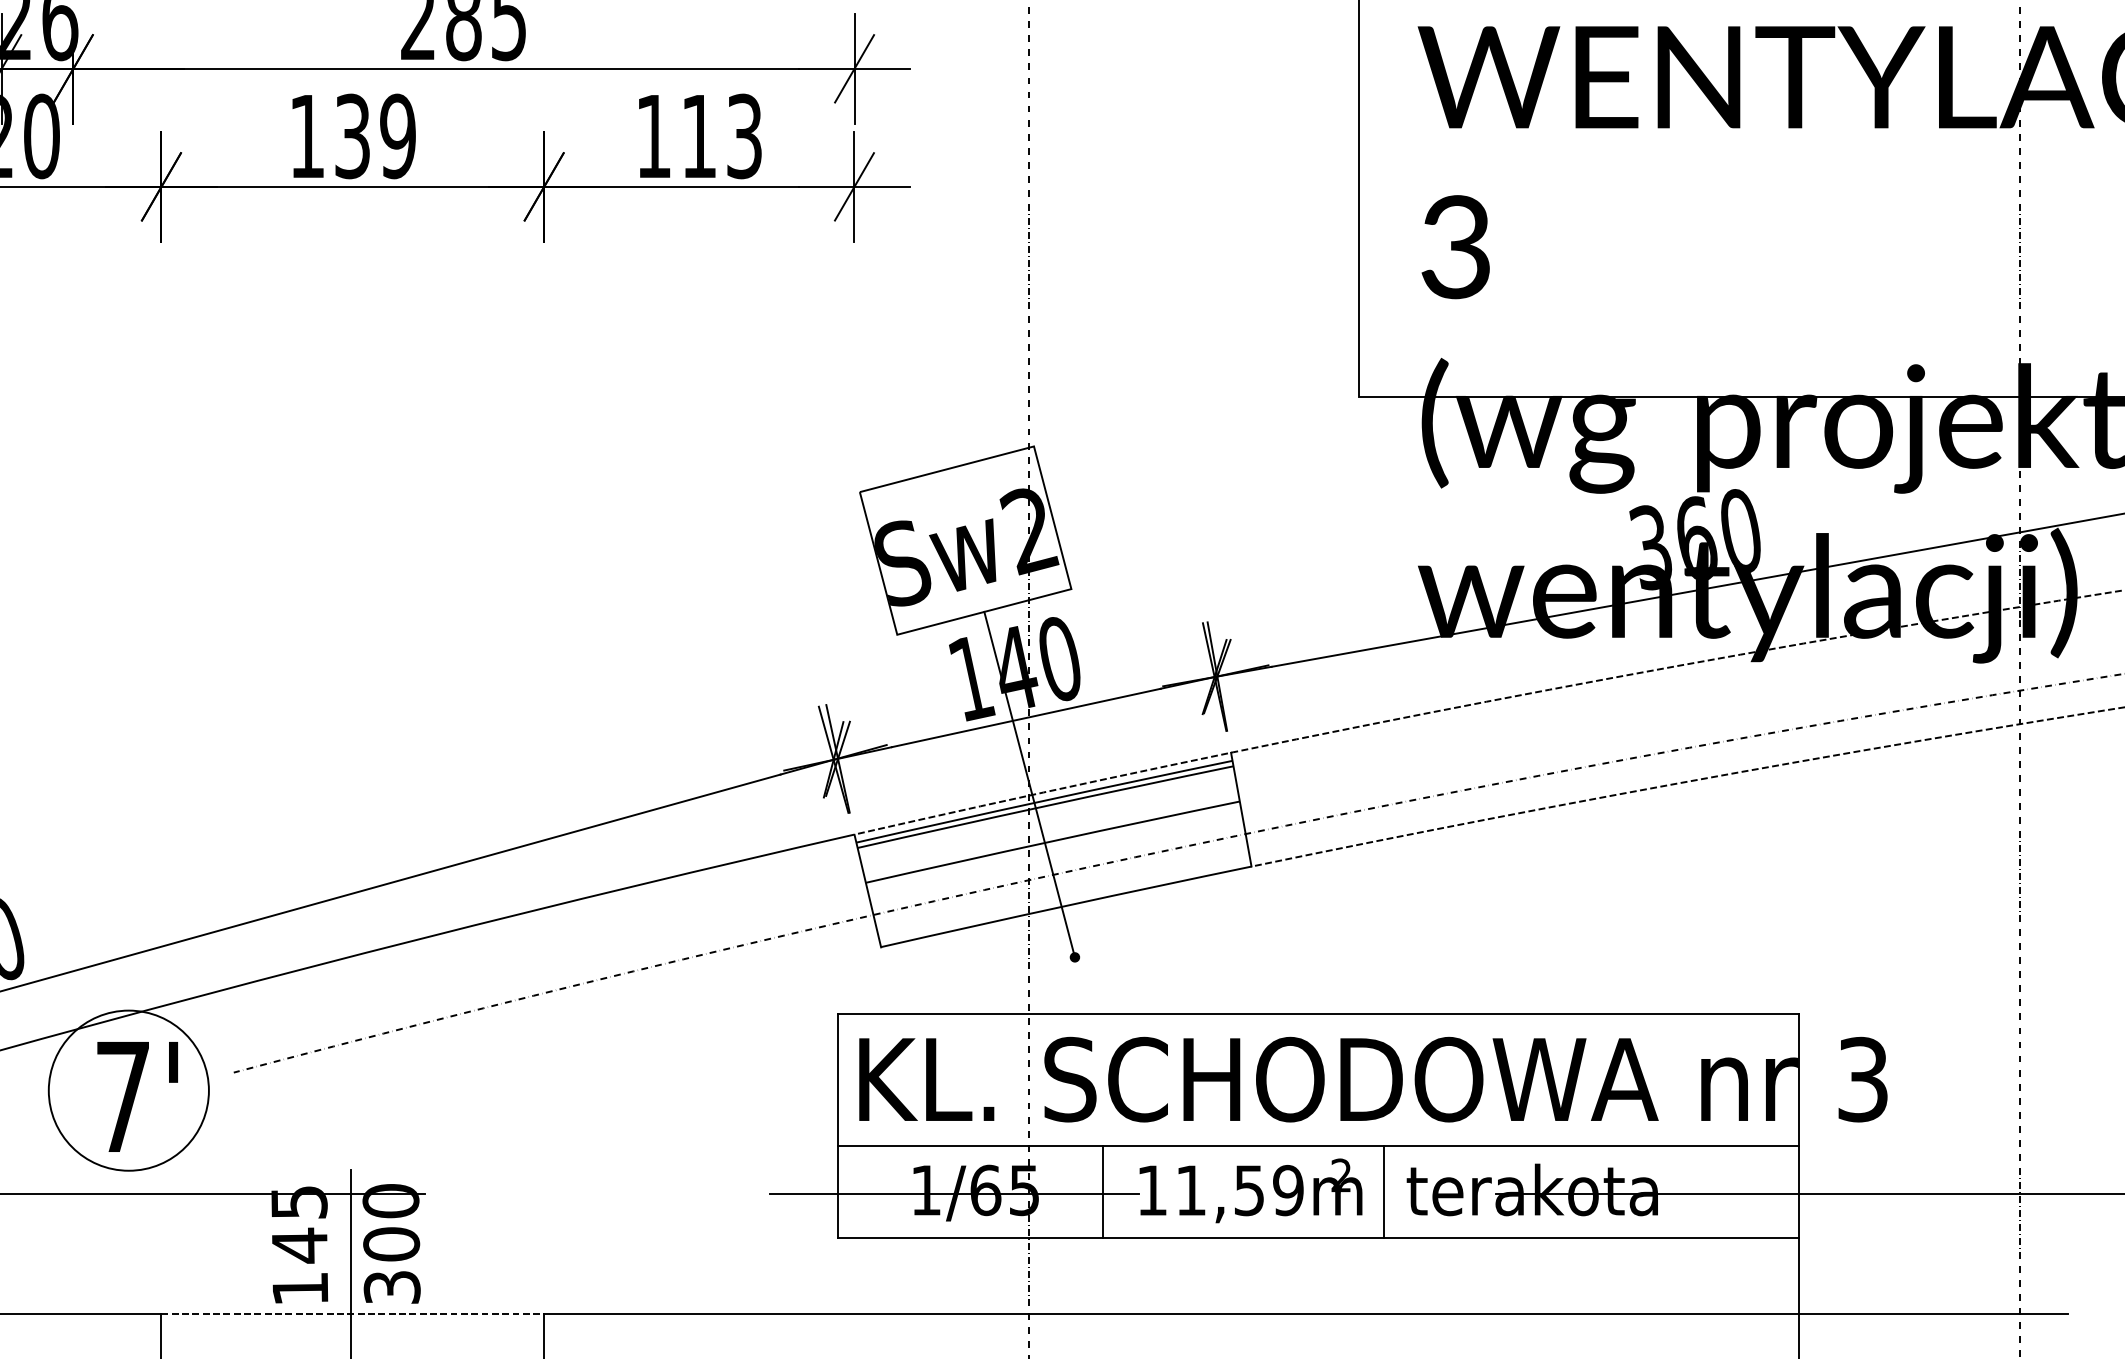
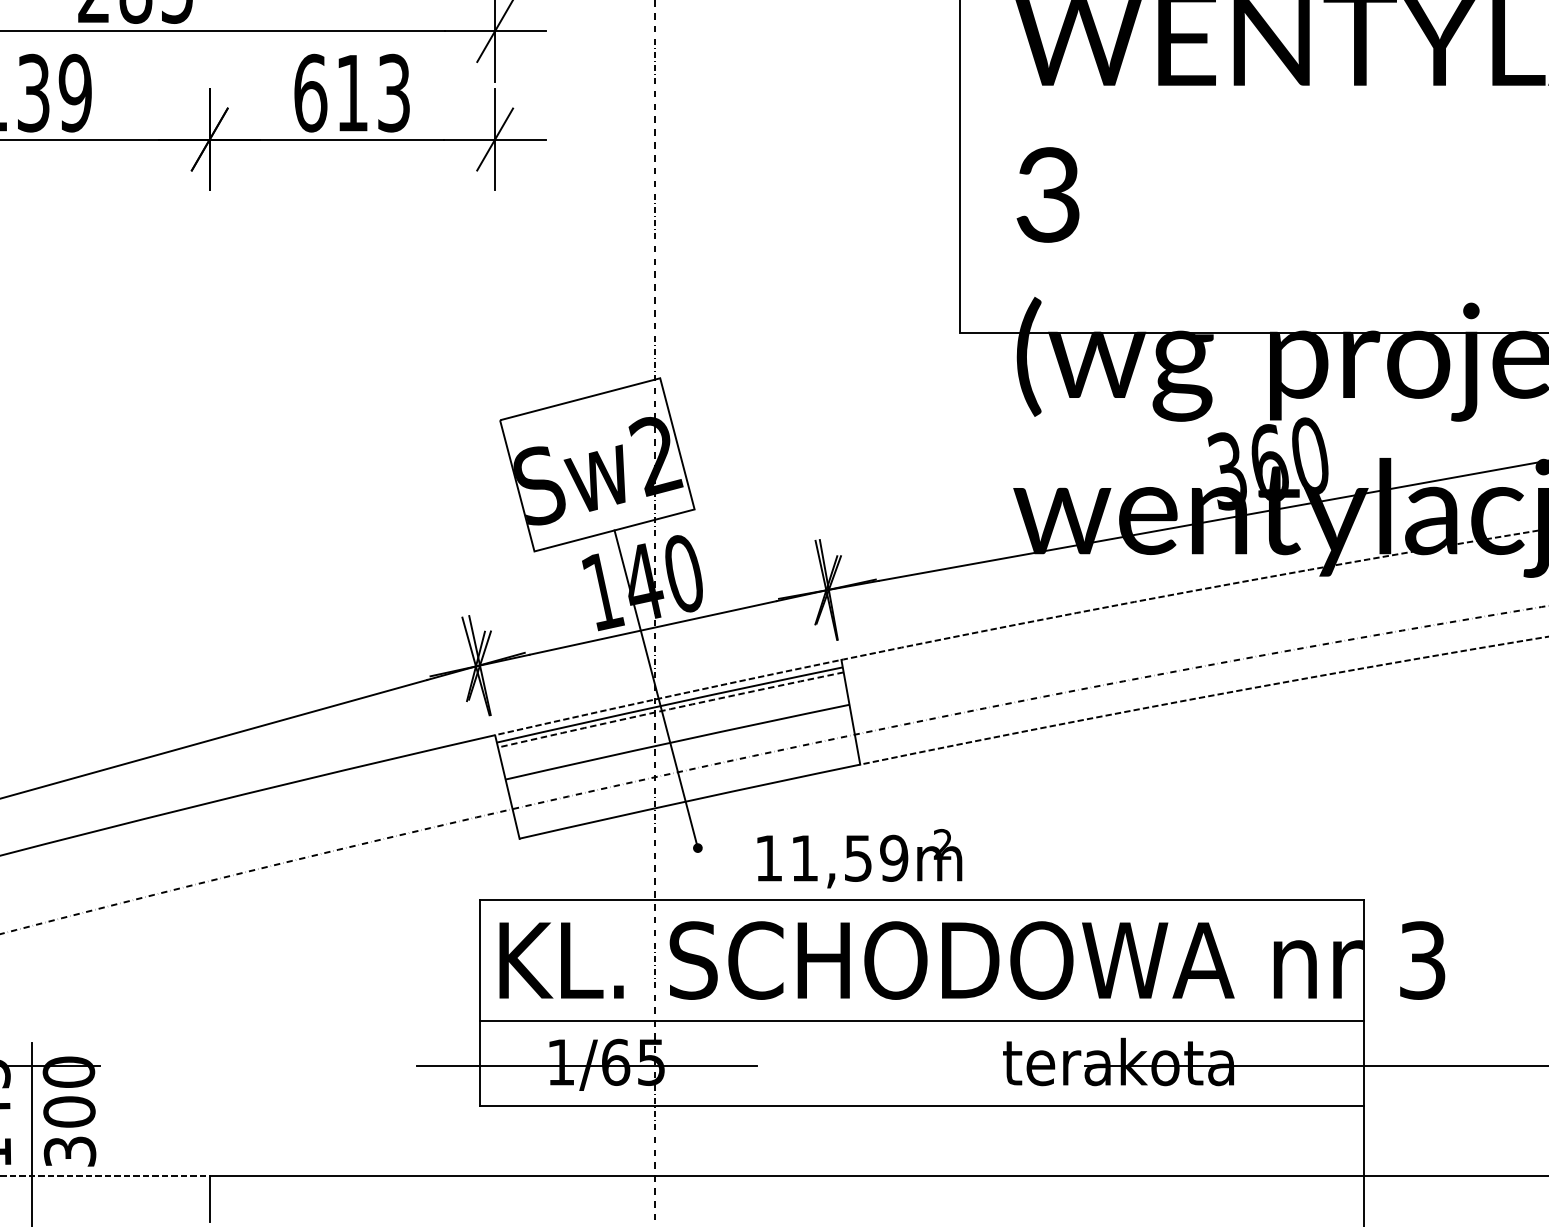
text: (654, 136) -> (311, 93), 113 -> 613
arc: (1045, 806) -> (670, 709), solid -> dashed
text: (1250, 1190) -> (859, 858), moved
line: (1102, 1191) -> (723, 1063), removed
line: (1384, 1191) -> (982, 1063), removed

